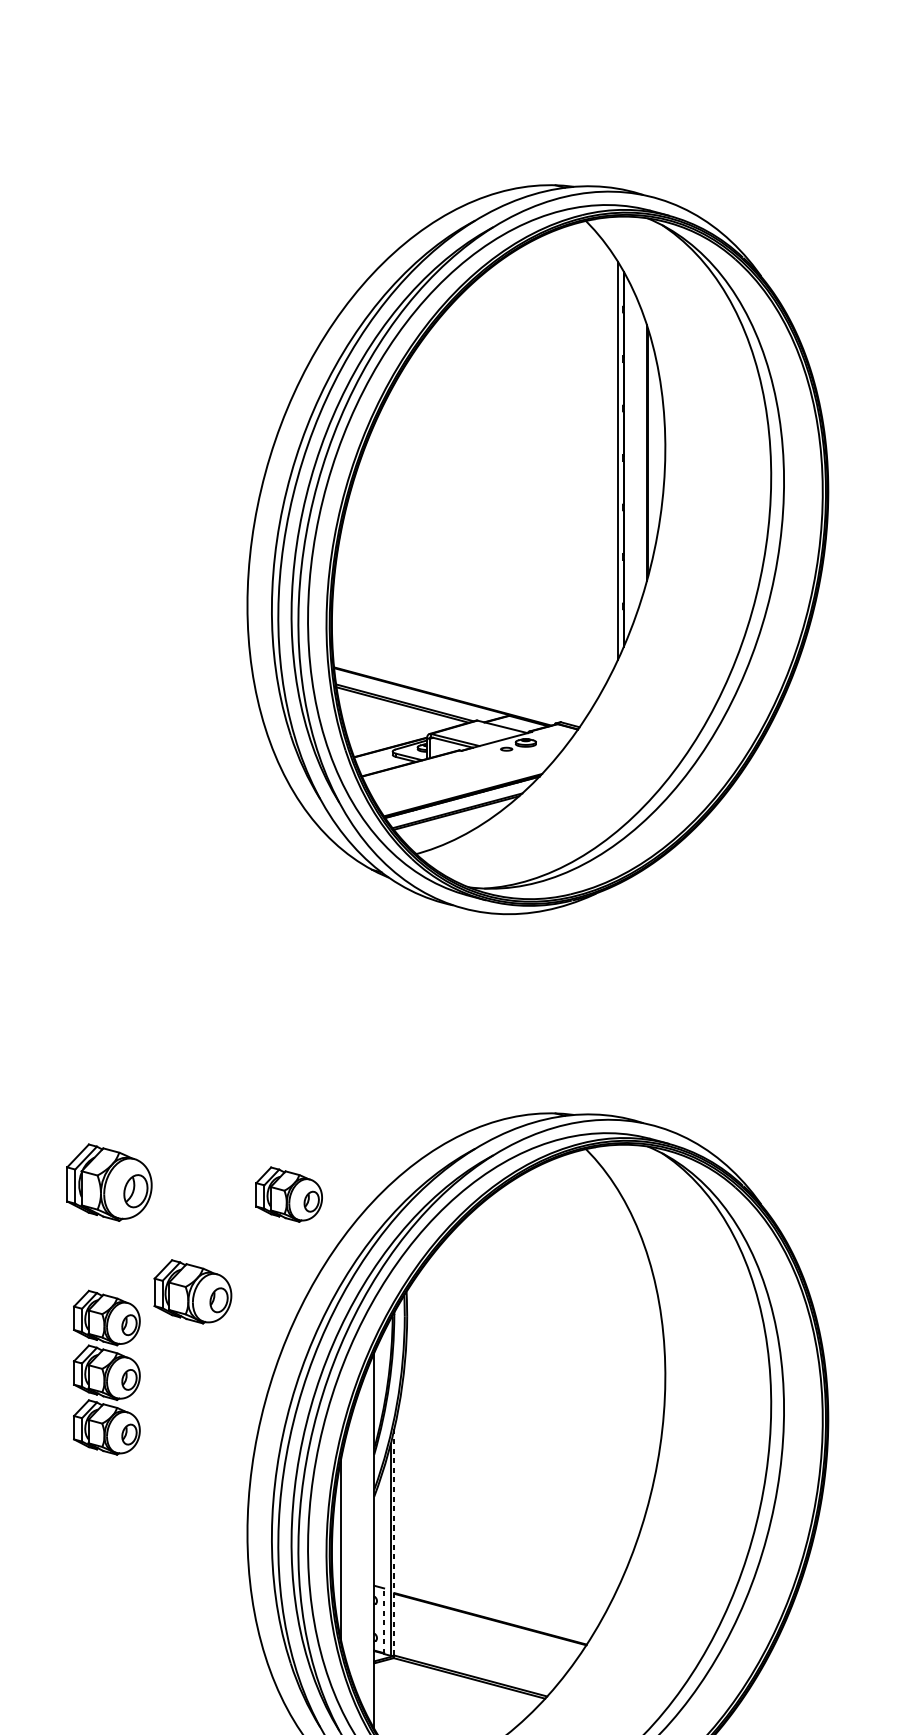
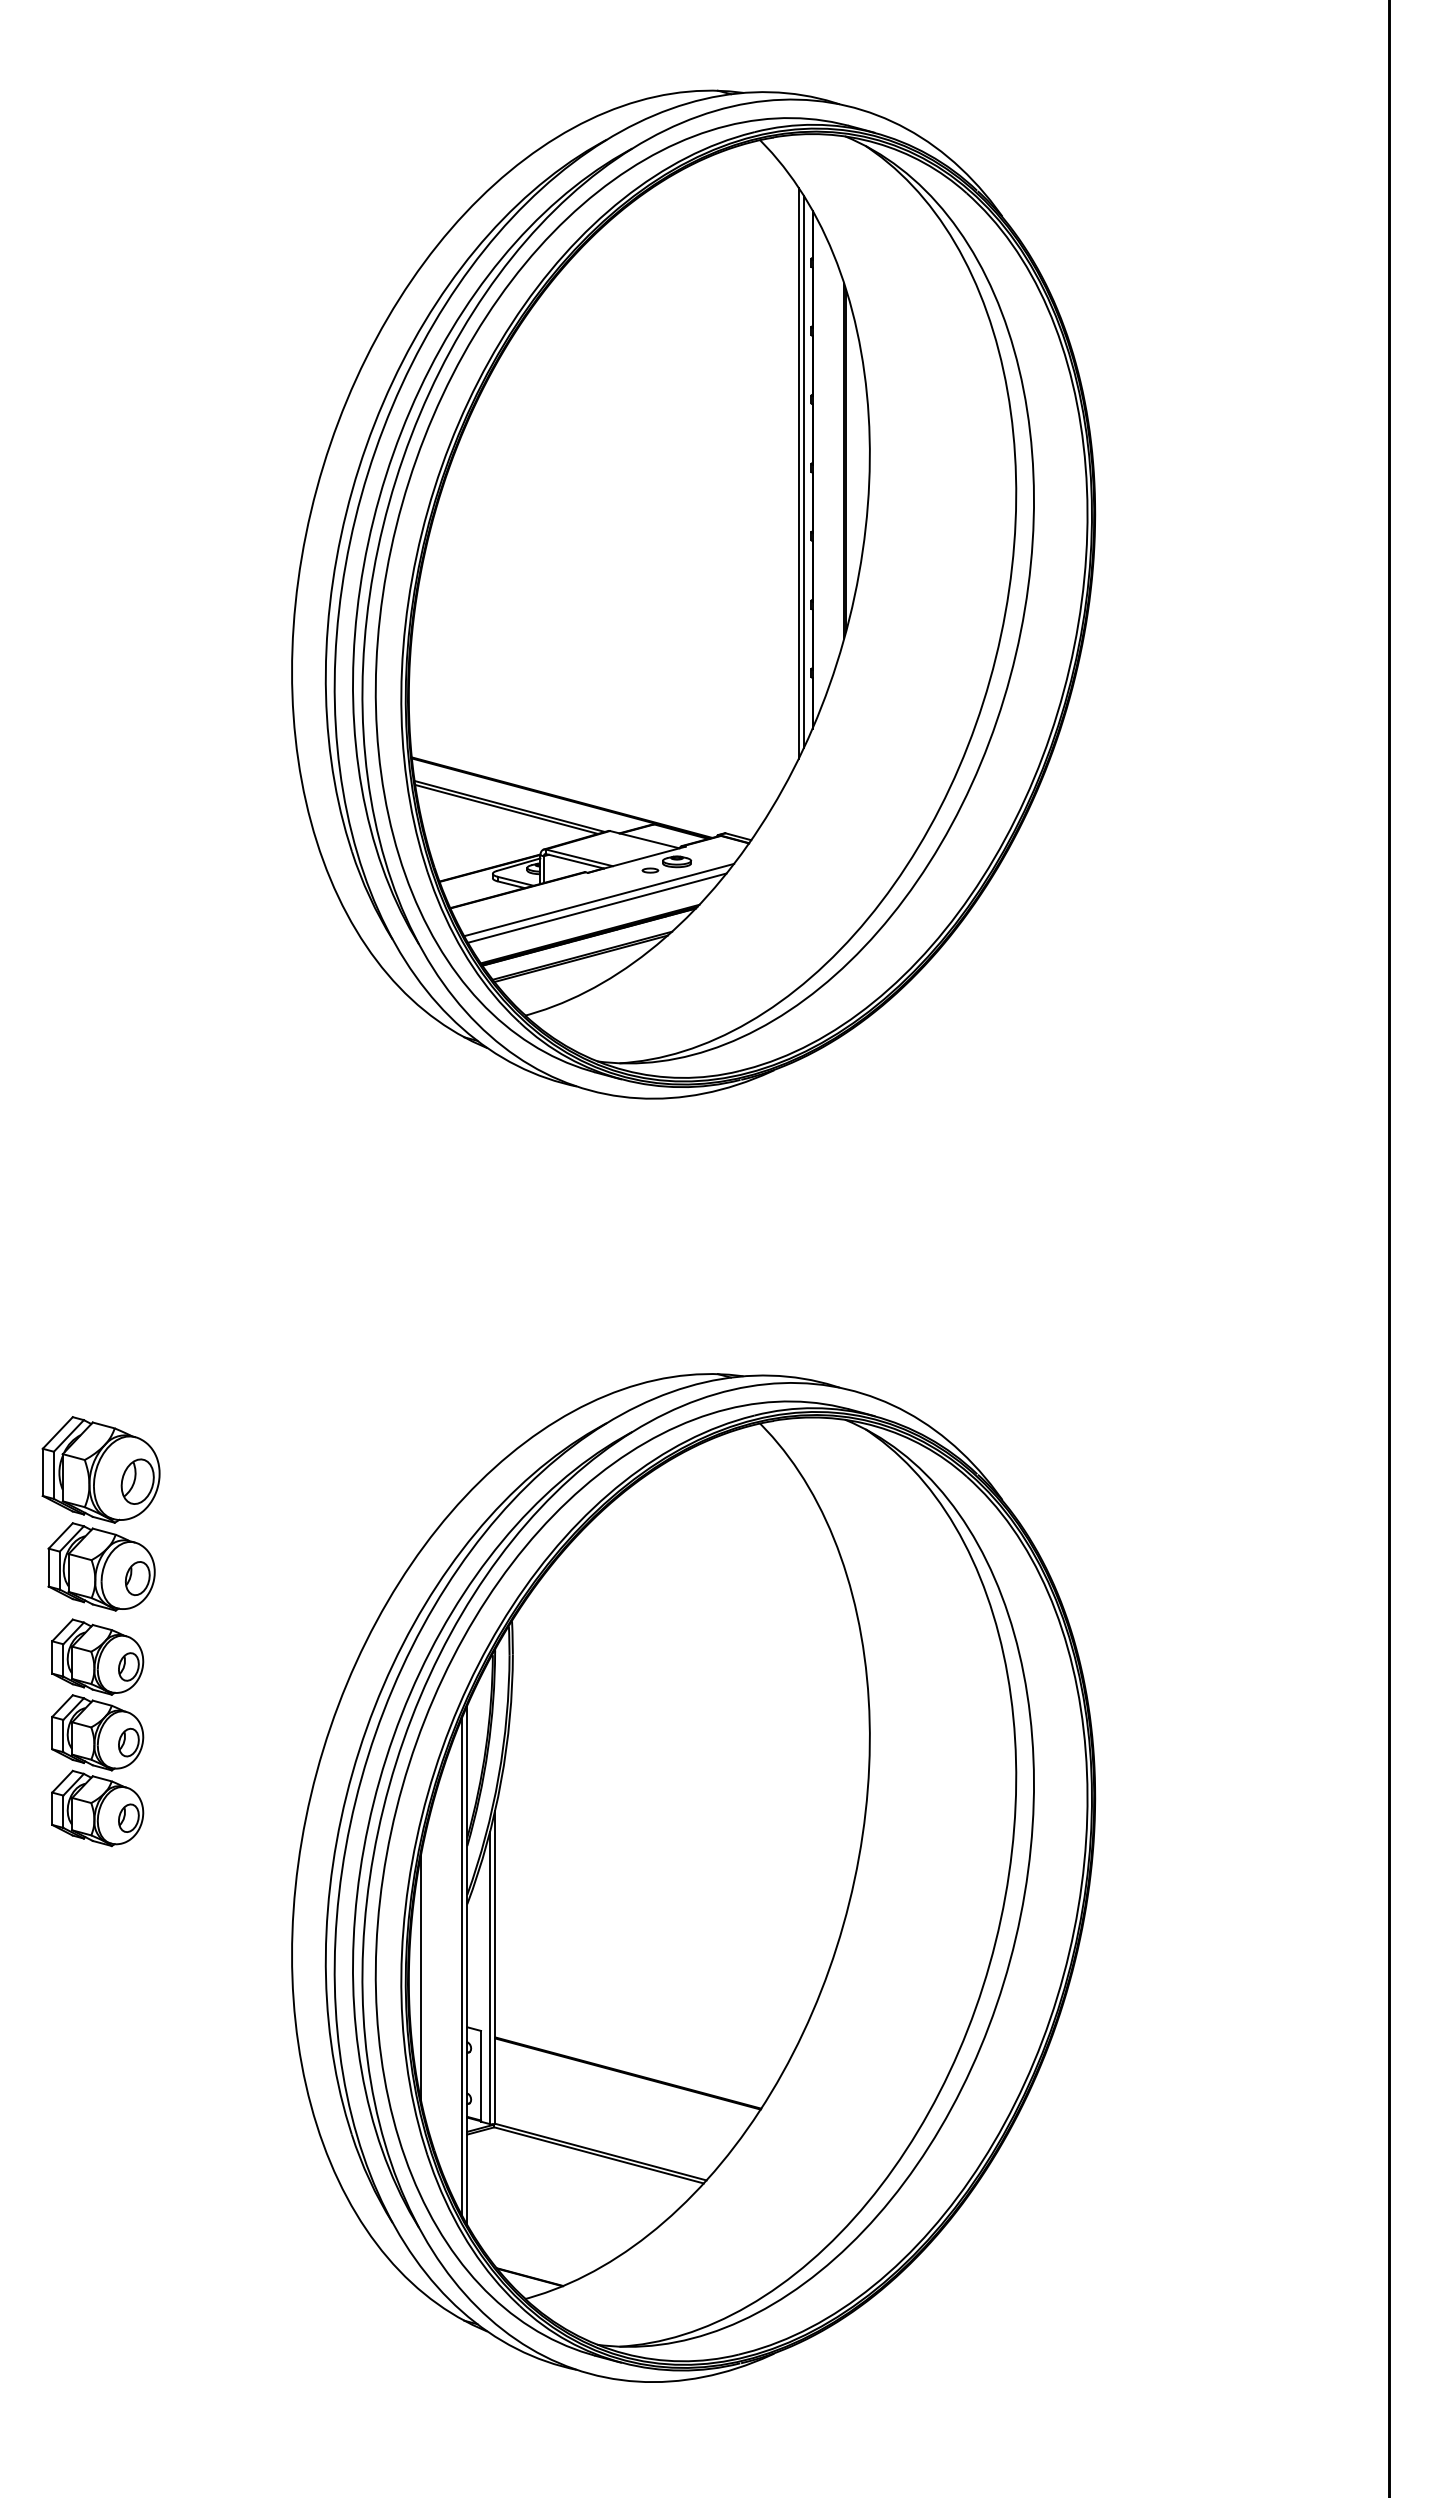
line: (613, 462) -> (798, 473), added
line: (469, 770) -> (599, 899), added
line: (468, 775) -> (597, 907), added
part: (289, 1194) -> (349, 1486), removed
part: (192, 1291) -> (101, 1566), moved
line: (370, 1541) -> (461, 1966), added
line: (394, 1541) -> (495, 1966), dashed -> solid
line: (384, 1620) -> (481, 2075), dashed -> solid

